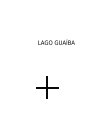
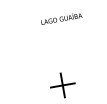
text: (56, 41) -> (61, 17), moved

